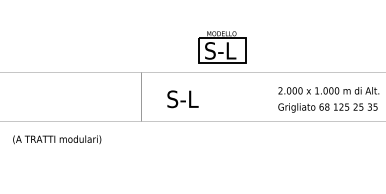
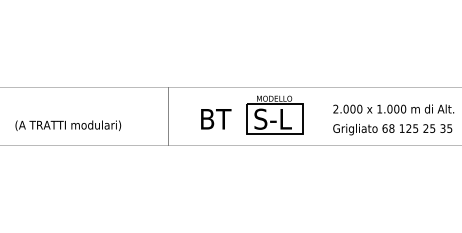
part: (221, 46) -> (274, 114), moved
text: (182, 98) -> (218, 118), S-L -> BT
text: (57, 139) -> (68, 125), moved

